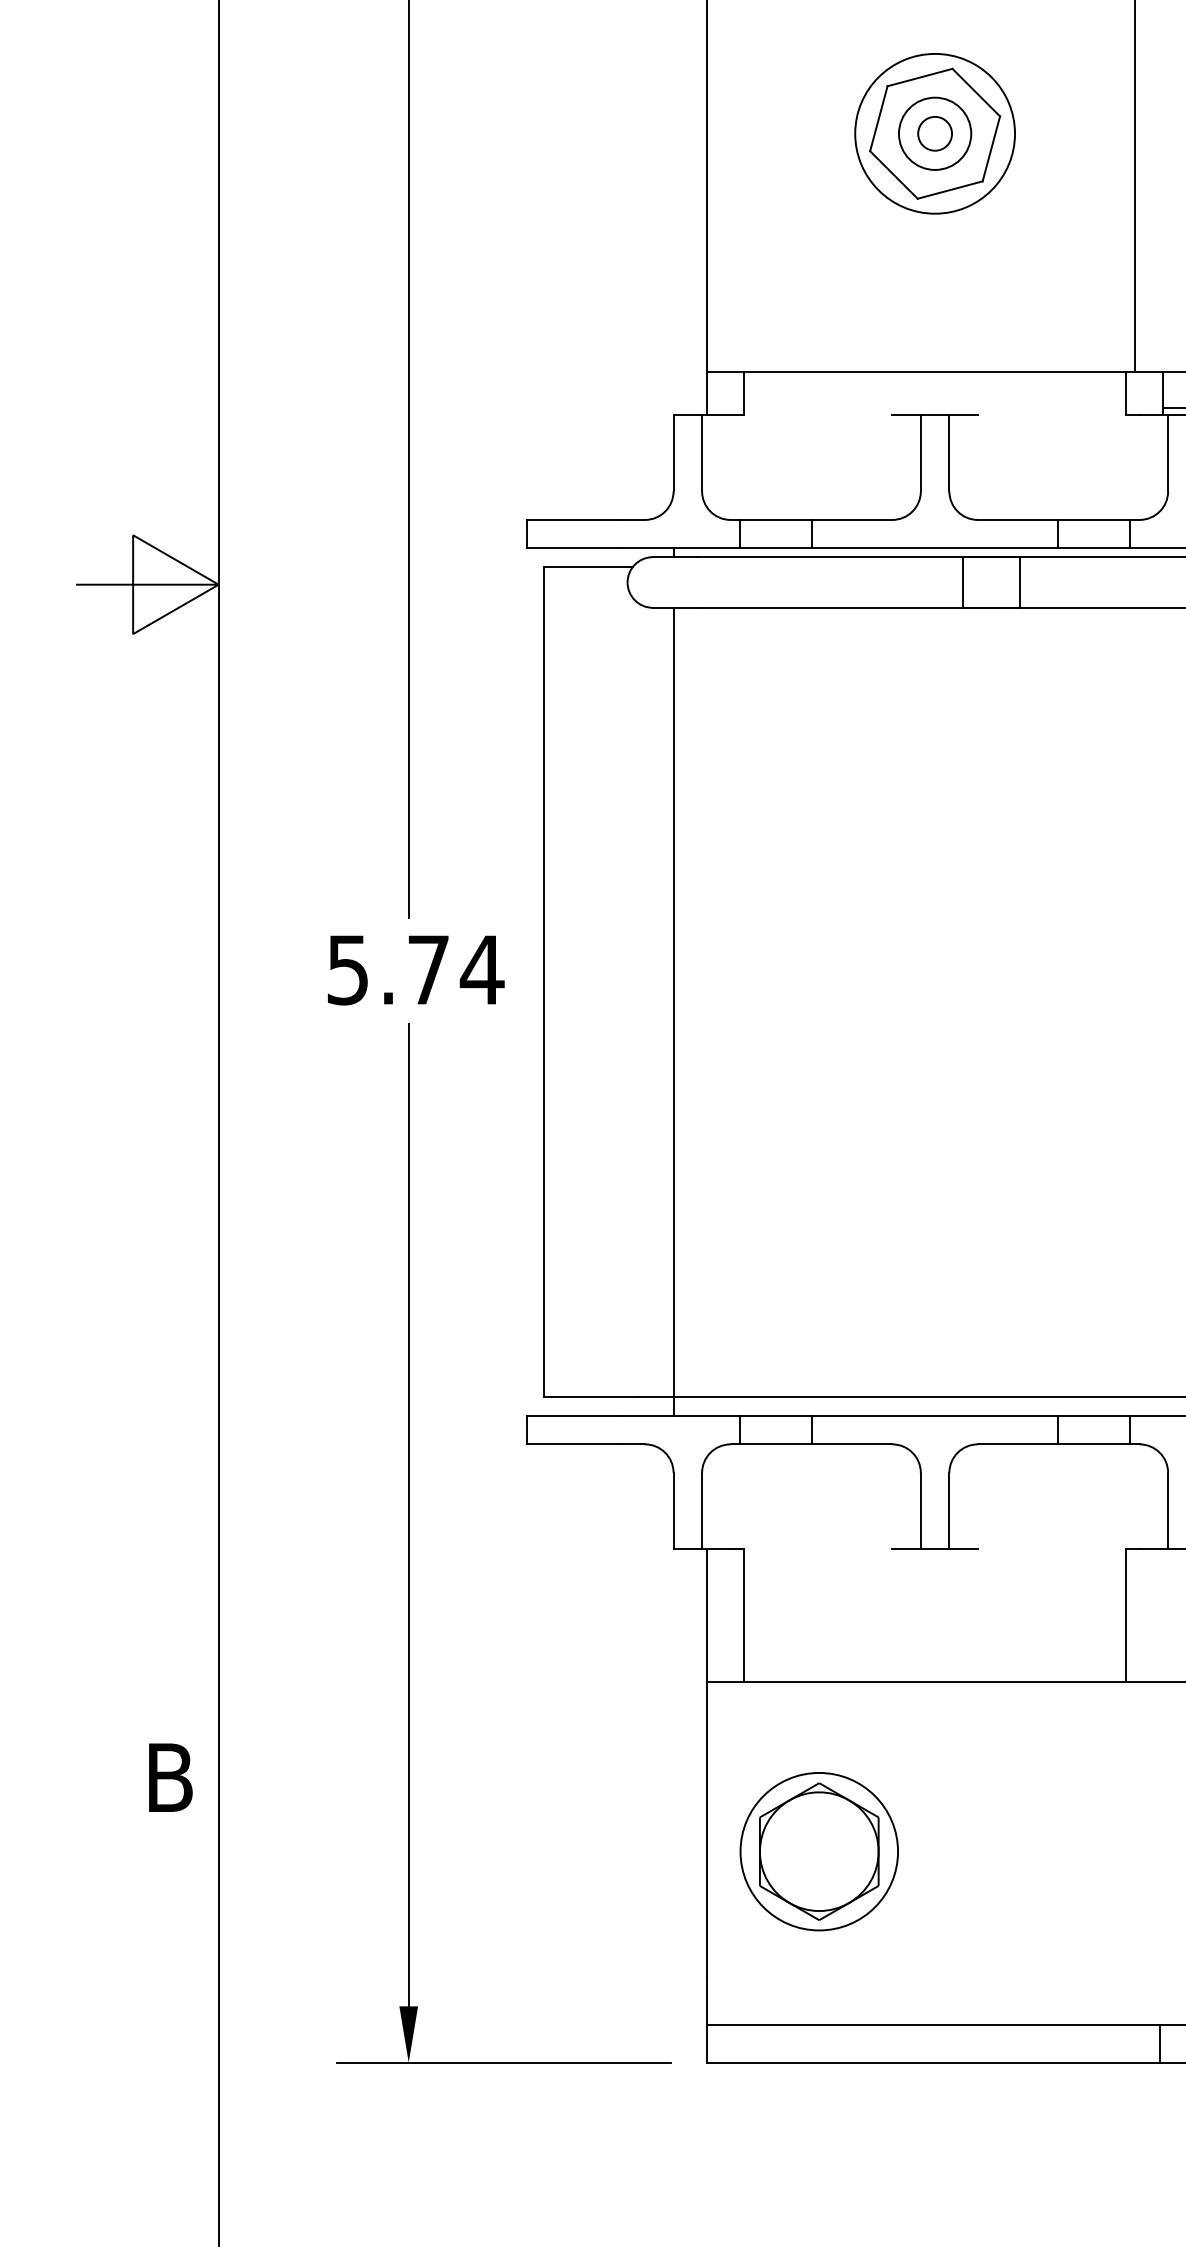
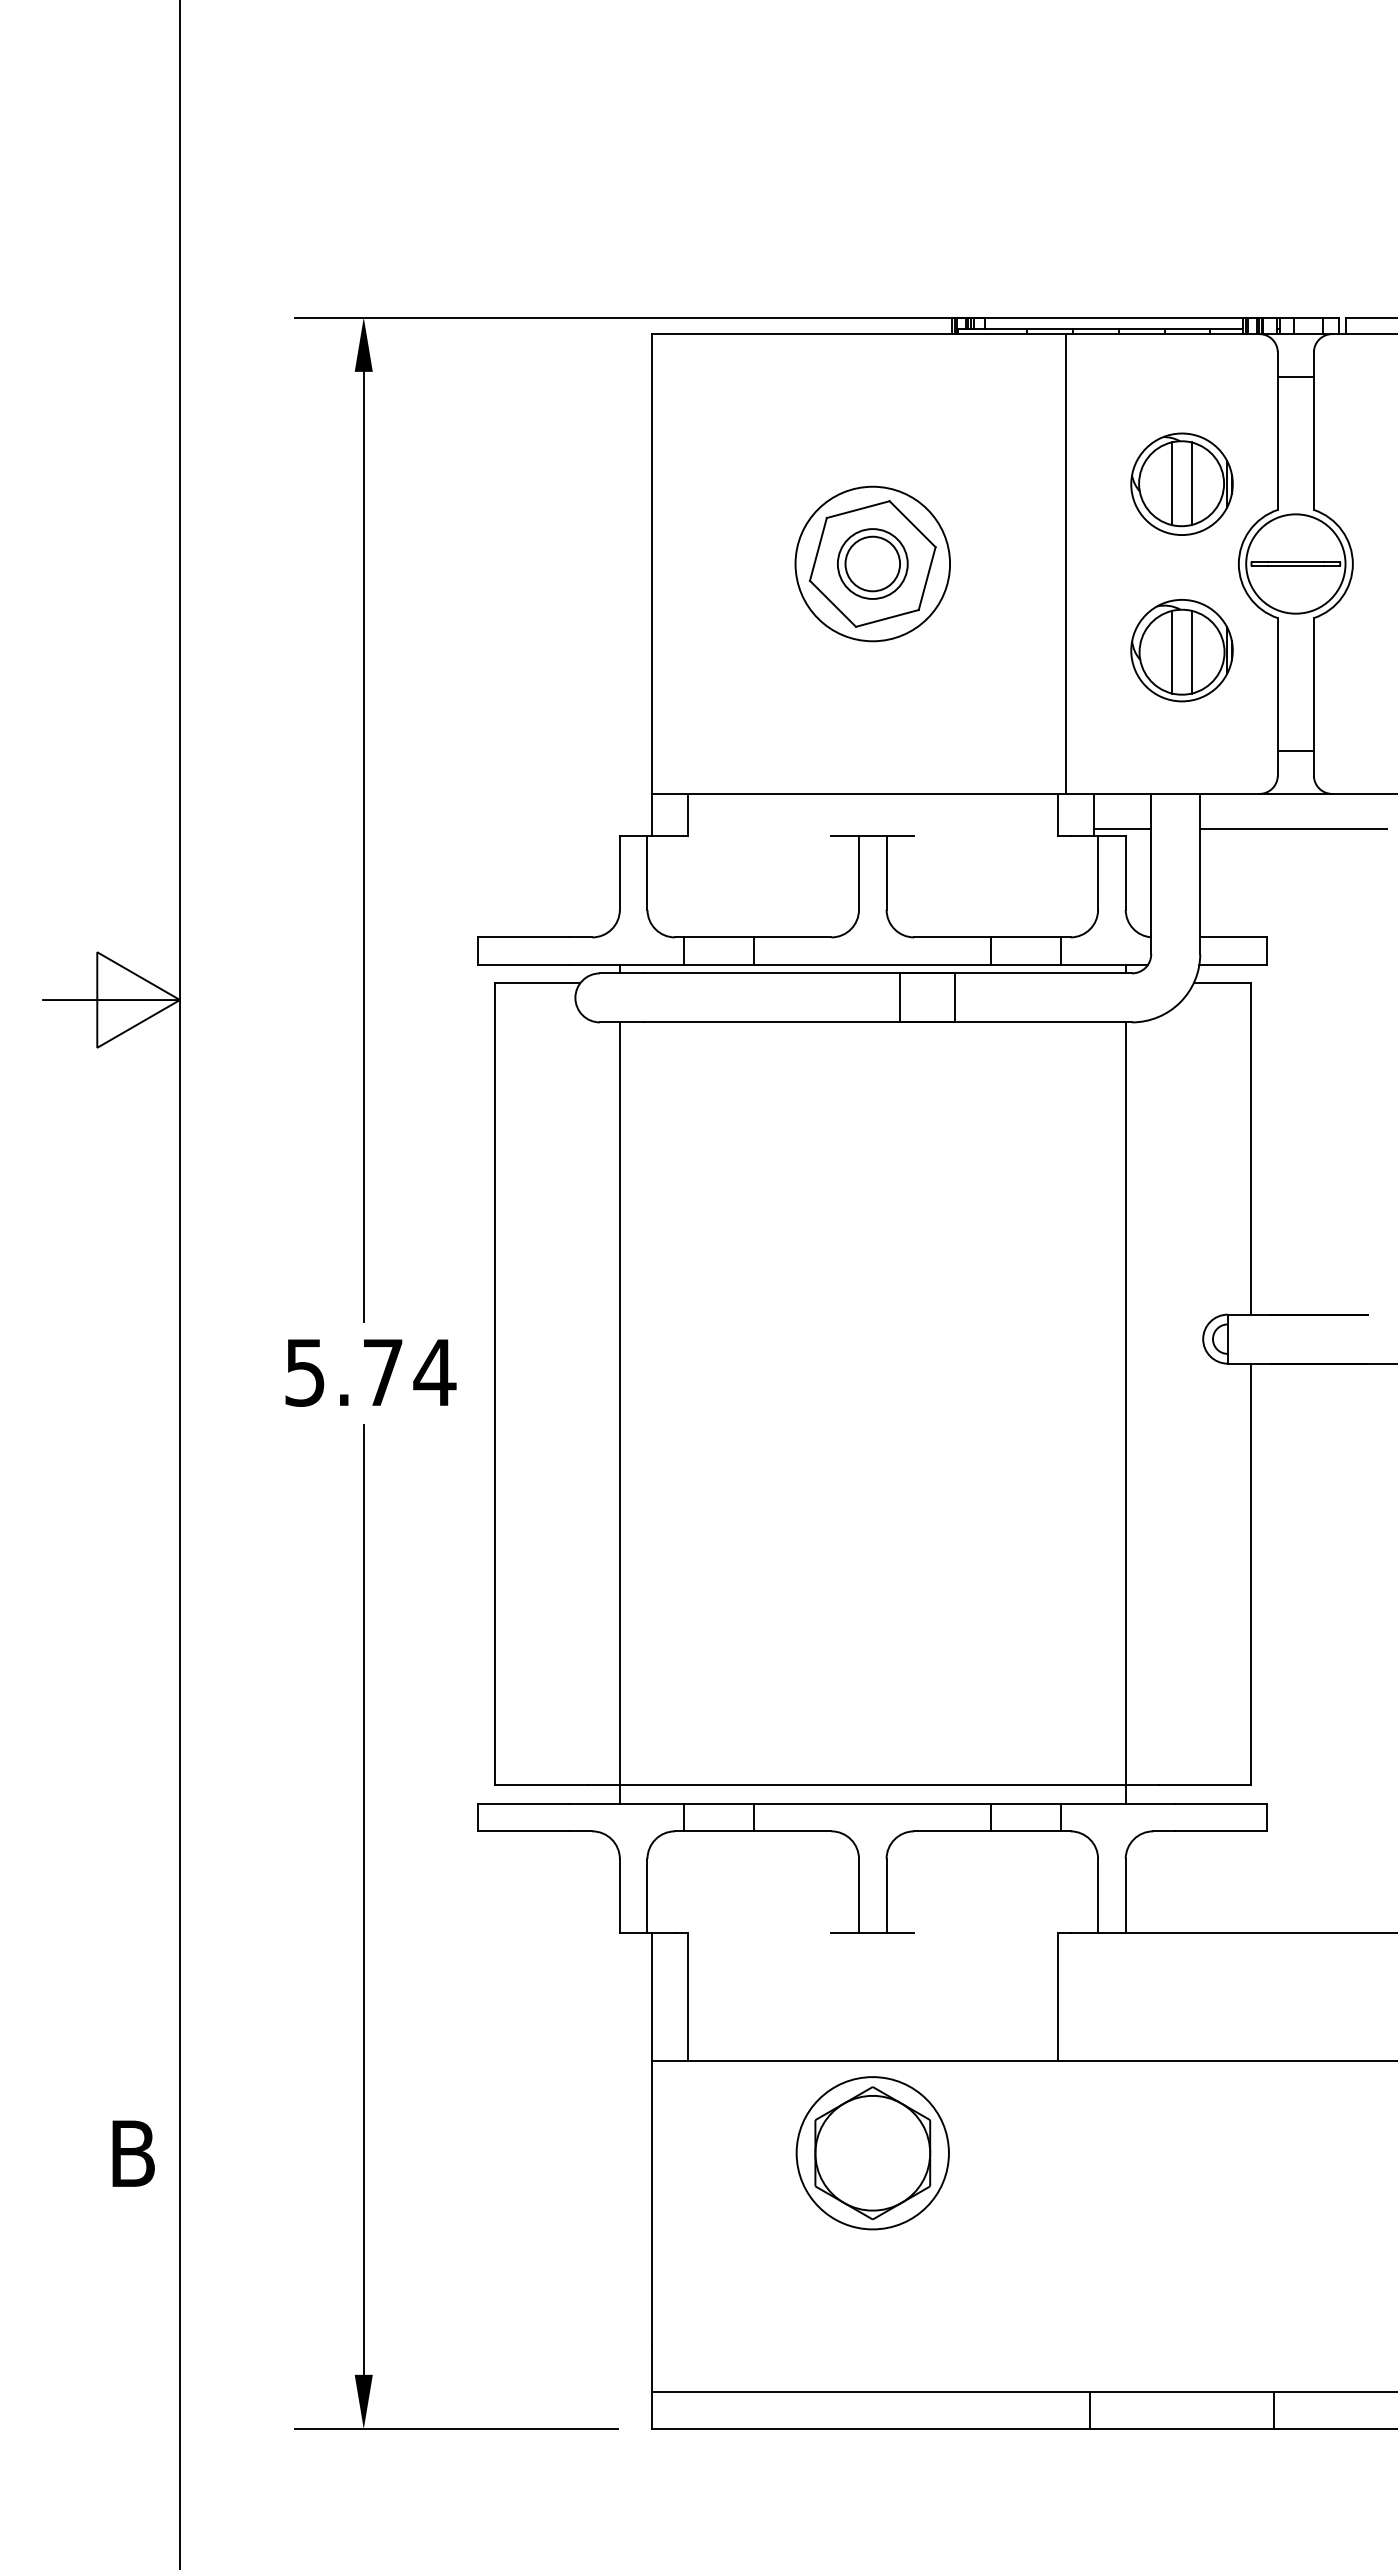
circle: (934, 133) -> (872, 563), size x1.67
part: (818, 1851) -> (872, 2153), moved

